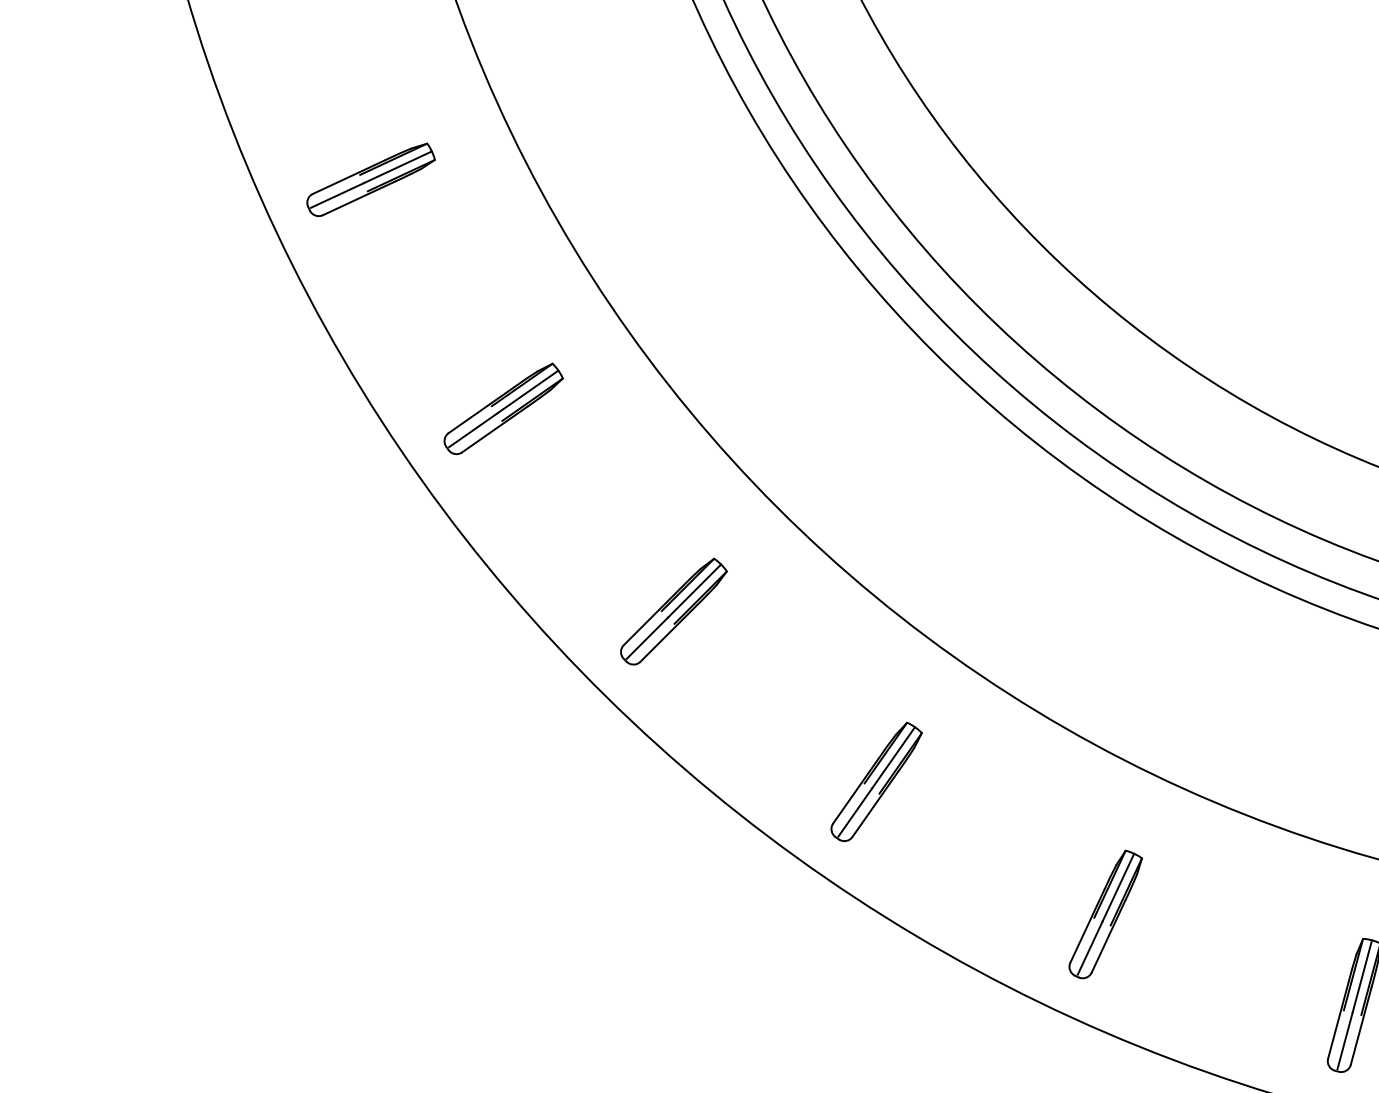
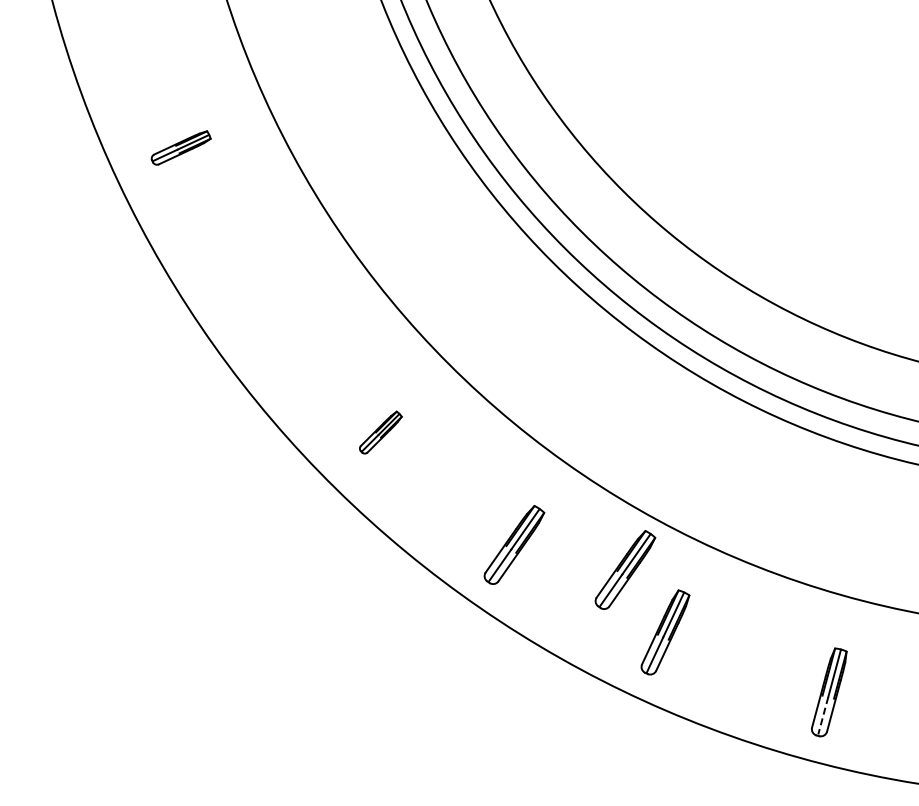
part: (371, 179) -> (181, 147), size x0.7
part: (503, 407) -> (268, 298), removed
part: (673, 611) -> (380, 432), size x0.6
part: (1045, 818) -> (625, 569), added
line: (1345, 1041) -> (823, 716), solid -> dashed

